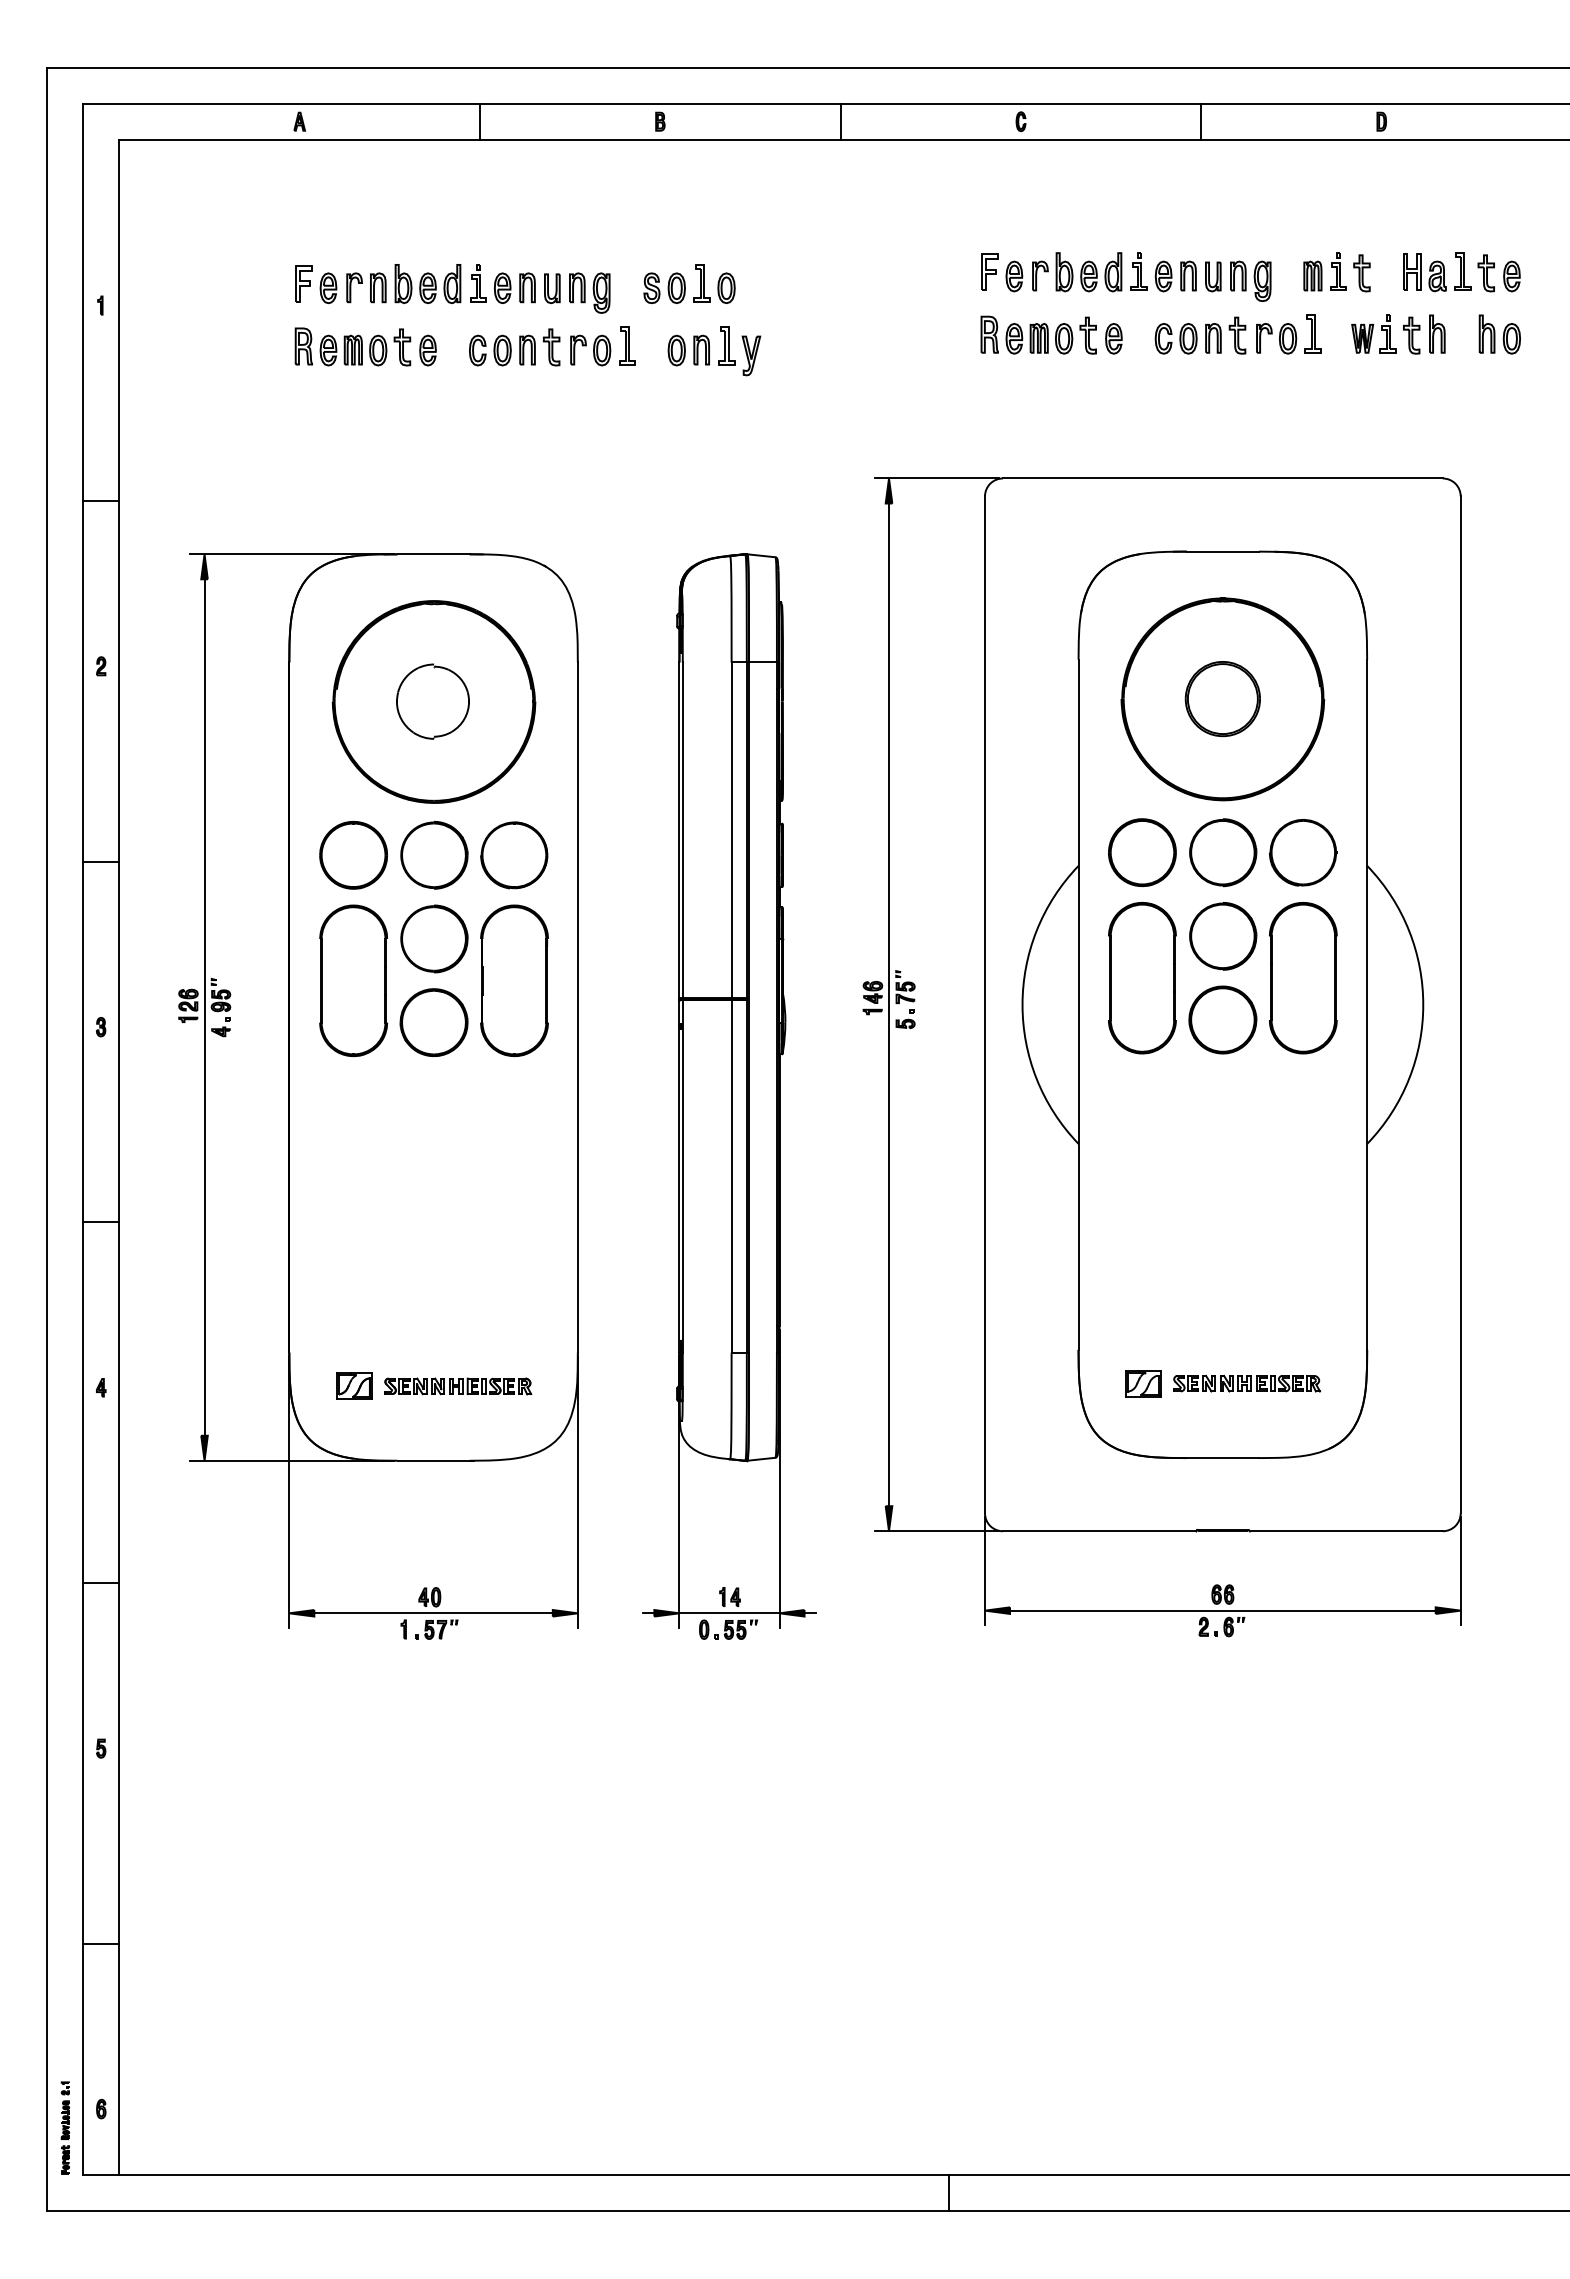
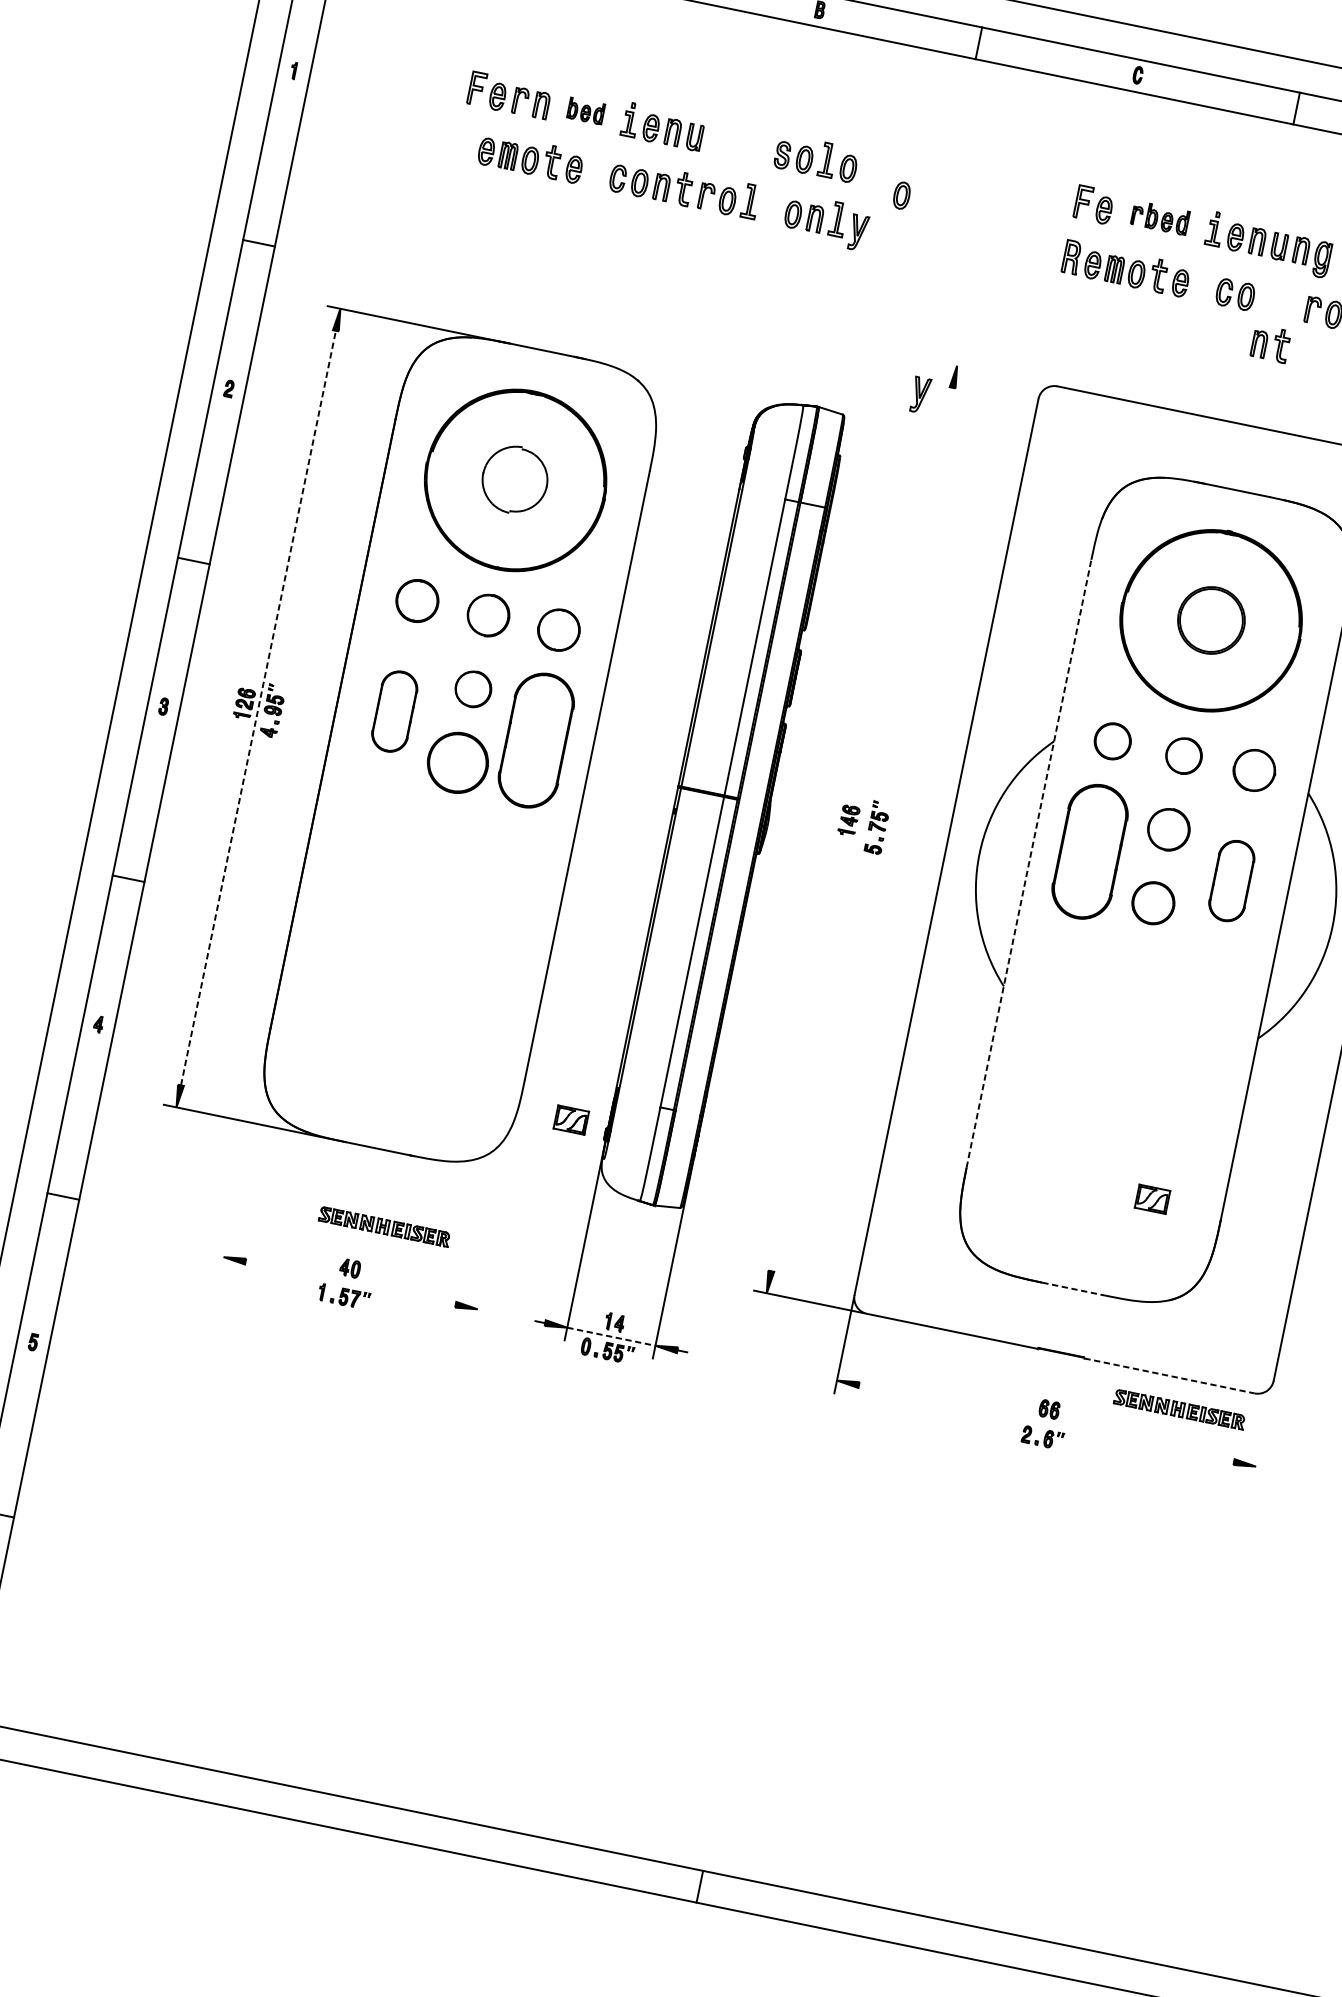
part: (1077, 272) -> (1160, 218), size x0.7
part: (427, 284) -> (585, 111), size x0.6
part: (589, 292) -> (726, 147), removed
part: (790, 305) -> (901, 195), added
part: (1225, 335) -> (1270, 343), moved
part: (303, 346) -> (465, 143), removed
line: (936, 478) -> (999, 374), removed
part: (855, 518) -> (920, 394), added
part: (1142, 852) -> (1112, 741), size x0.6
part: (1223, 852) -> (1184, 755), size x0.6
part: (1303, 852) -> (1254, 770), size x0.7
part: (434, 854) -> (488, 614), size x0.7
part: (353, 855) -> (417, 601), size x0.7
part: (514, 855) -> (559, 630), size x0.7
part: (1223, 936) -> (1169, 829), size x0.7
part: (434, 938) -> (473, 688), size x0.6
part: (1303, 978) -> (1231, 881), size x0.6
part: (353, 980) -> (394, 711), size x0.6
line: (889, 1004) -> (862, 829), removed
line: (1078, 1004) -> (1028, 863), solid -> dashed
line: (204, 1007) -> (258, 708), solid -> dashed
part: (1222, 1019) -> (1153, 902), size x0.7
part: (1143, 1383) -> (1152, 1199), moved
part: (1246, 1383) -> (1179, 1409), moved
part: (354, 1385) -> (571, 1119), moved
part: (458, 1386) -> (385, 1227), moved
line: (1223, 1458) -> (1074, 1289), solid -> dashed
line: (289, 1491) -> (245, 1149), removed
line: (577, 1491) -> (499, 1201), removed
line: (1346, 1531) -> (1169, 1376), solid -> dashed
line: (1460, 1570) -> (1263, 1431), removed
line: (1222, 1610) -> (1046, 1423), removed
line: (433, 1613) -> (350, 1283), removed
line: (729, 1613) -> (611, 1336), solid -> dashed

